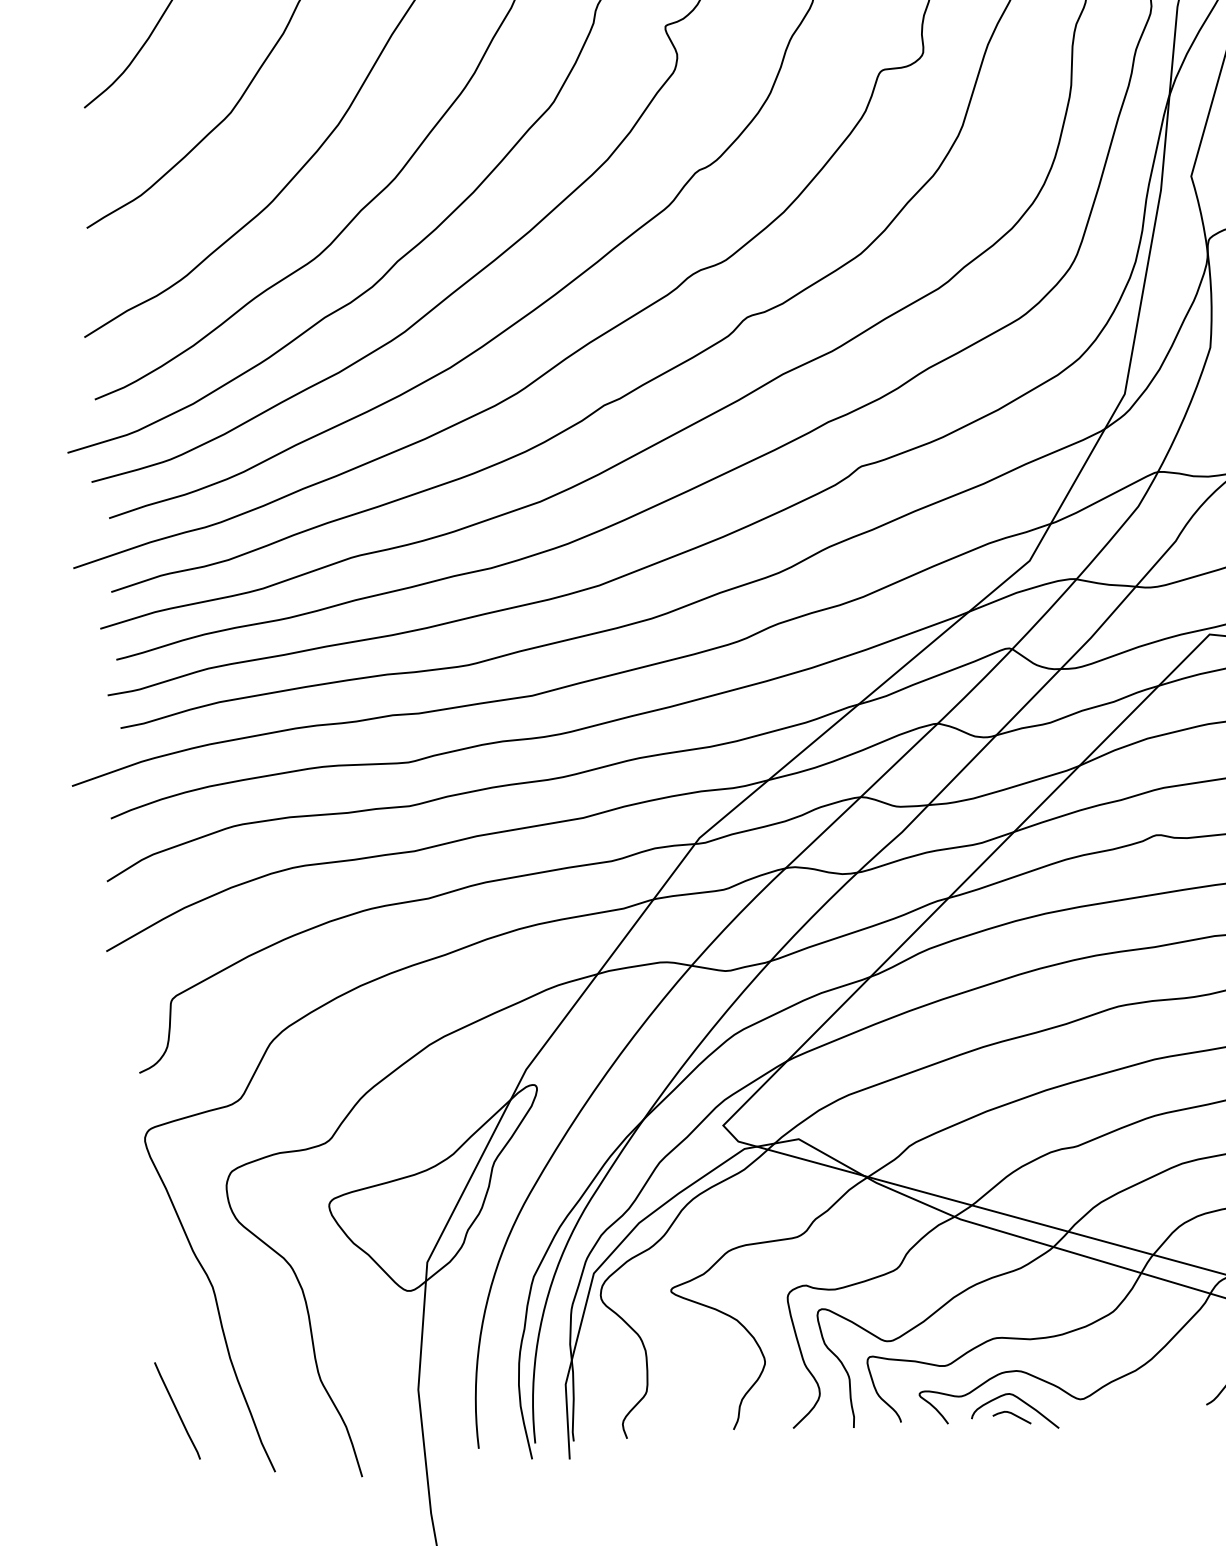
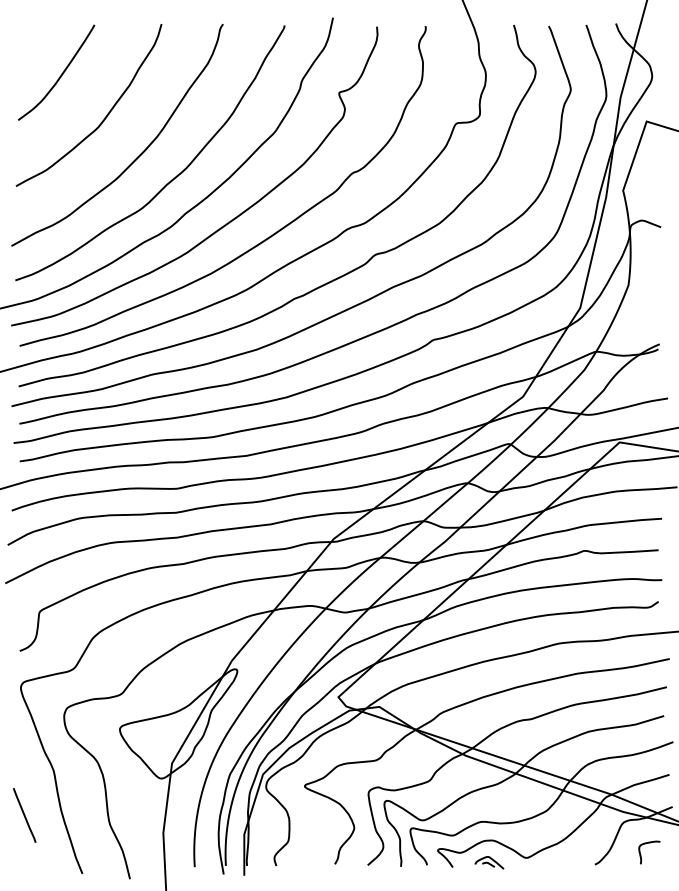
line: (177, 1411) -> (24, 815), moved
part: (1014, 1411) -> (489, 862), size x0.6

